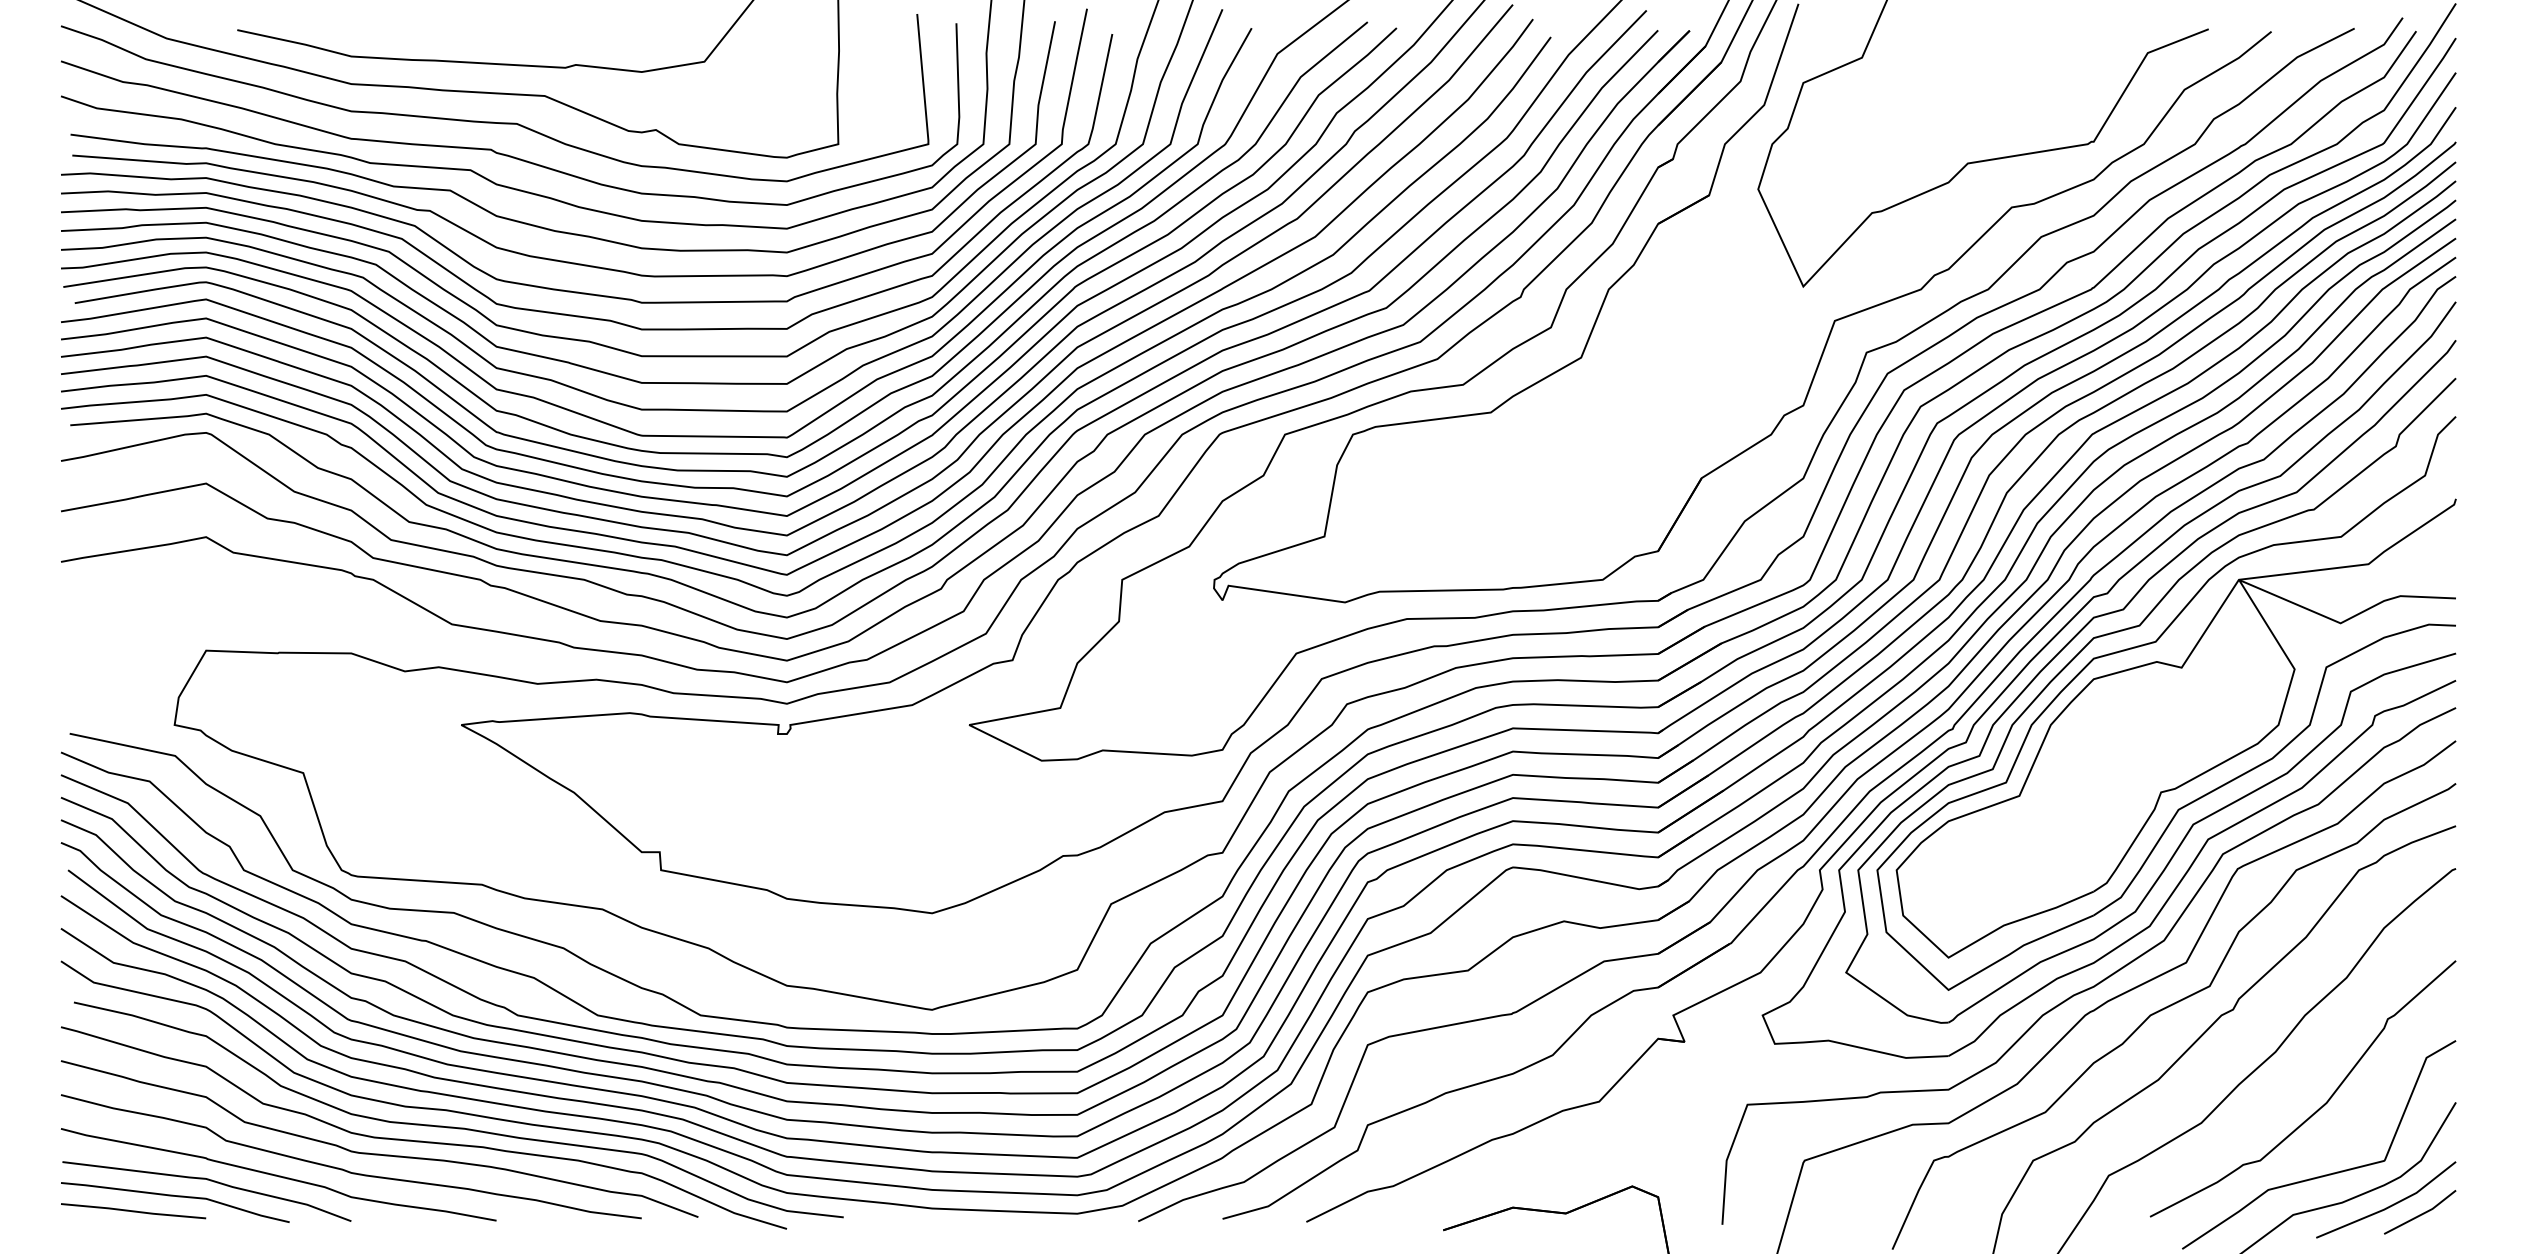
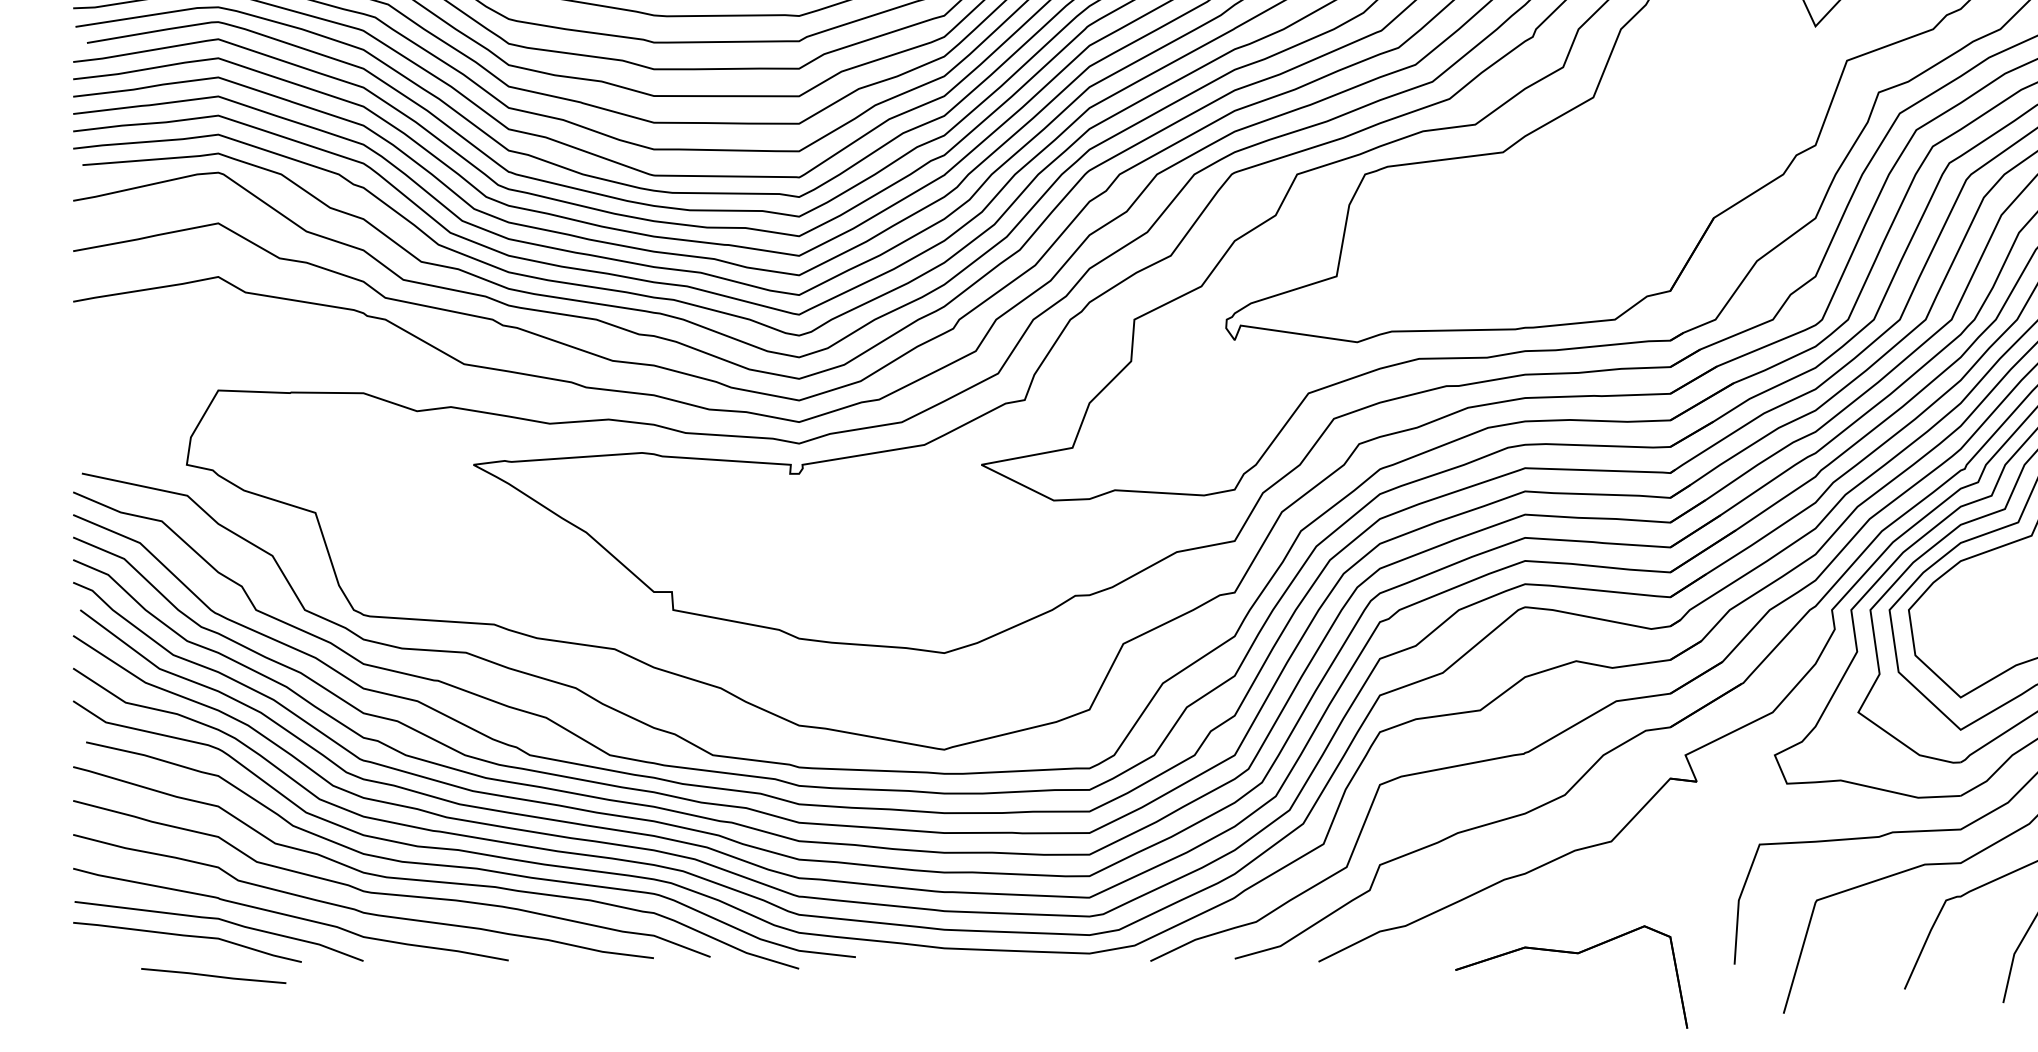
line: (133, 1211) -> (213, 976), moved

